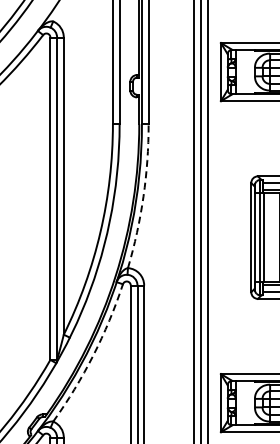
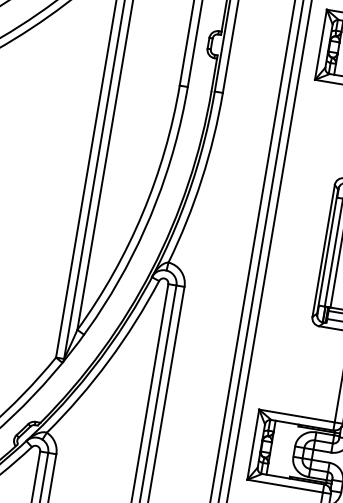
arc: (143, 196) -> (201, 179), dashed -> solid
arc: (93, 355) -> (109, 361), dashed -> solid

